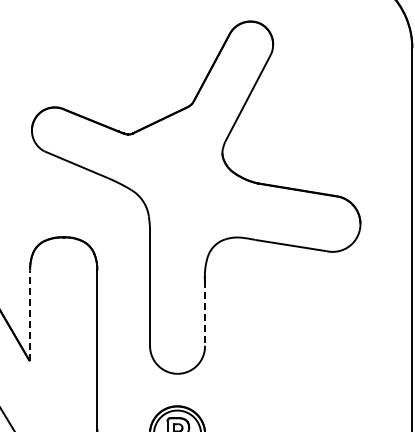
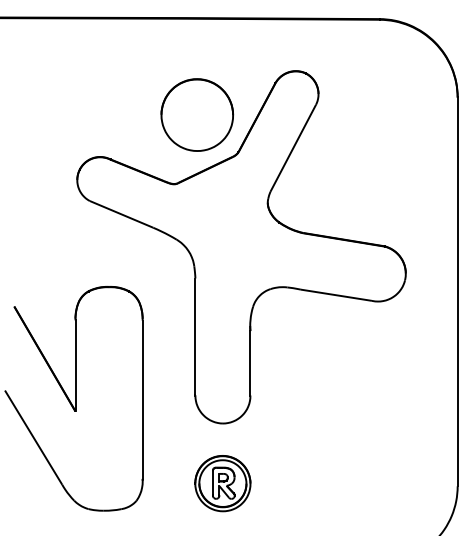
part: (152, 64) -> (197, 114), added
line: (205, 313) -> (250, 363), dashed -> solid
line: (30, 314) -> (75, 364), dashed -> solid

